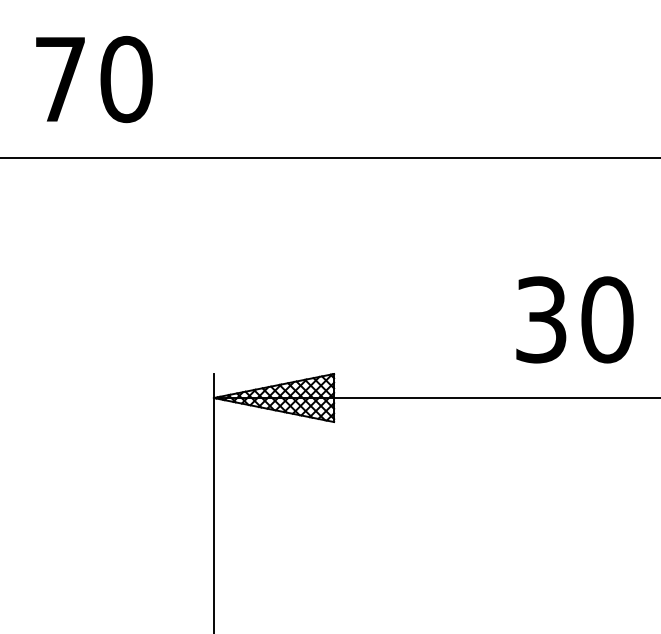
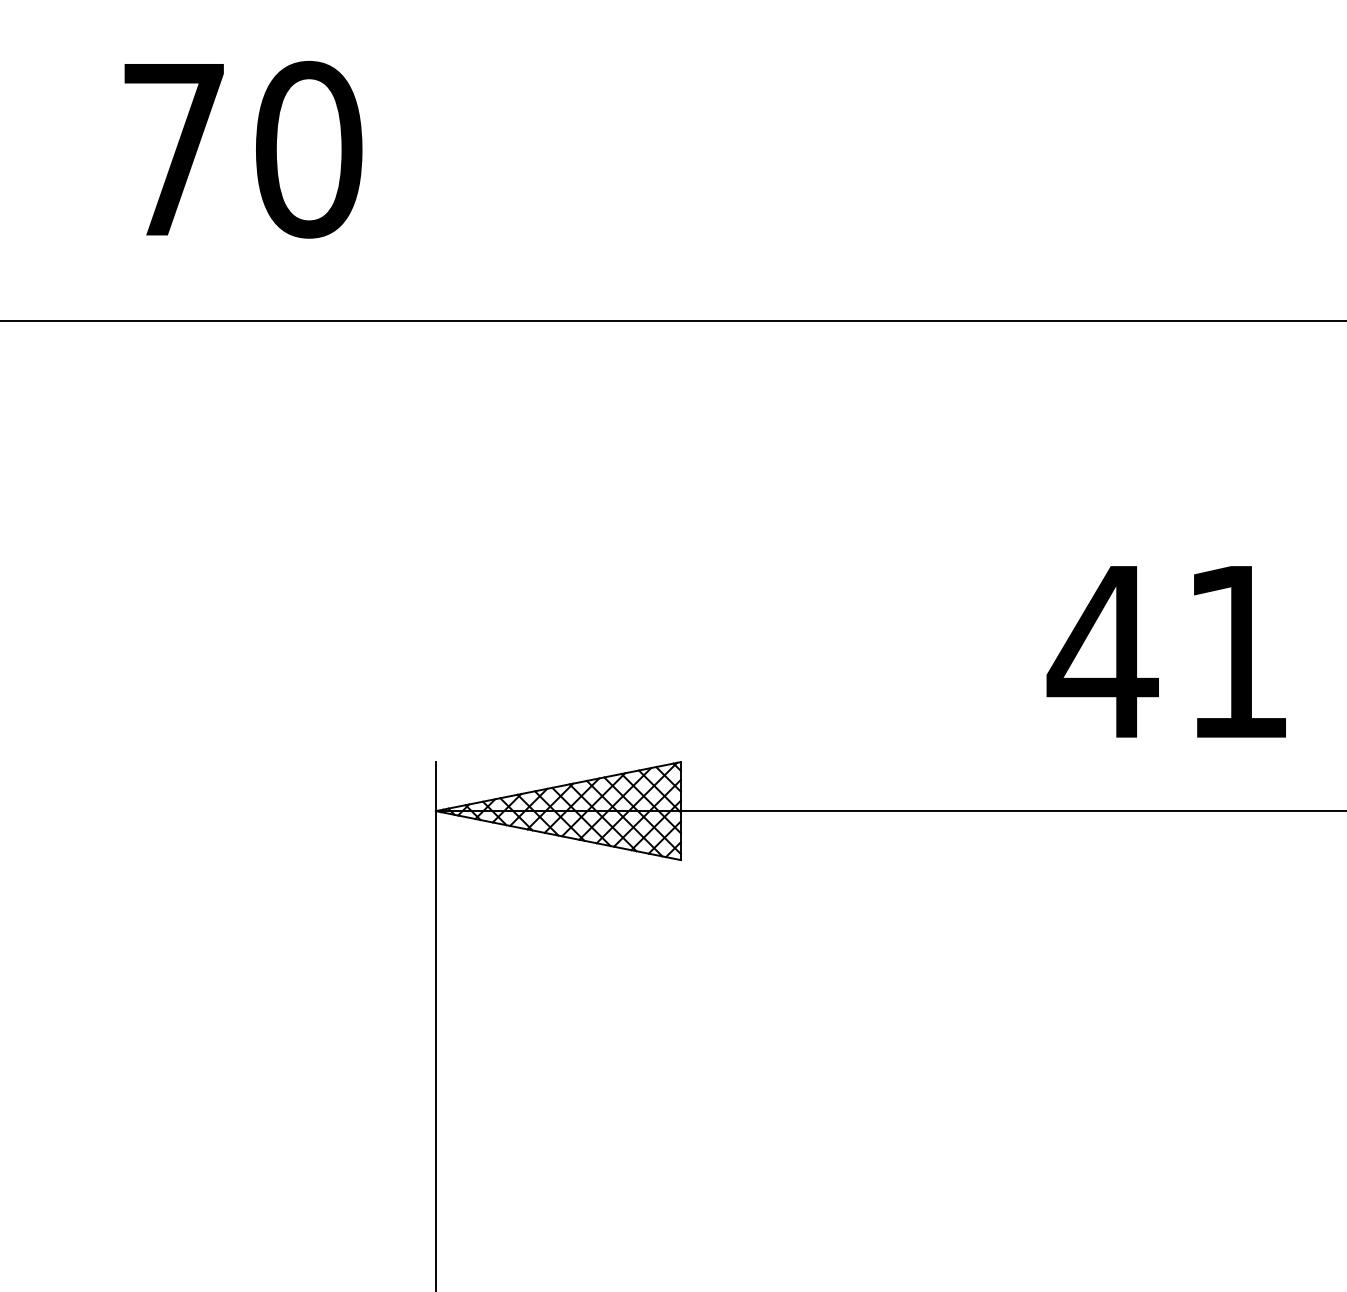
text: (94, 79) -> (243, 149), moved
text: (573, 319) -> (1168, 651), 30 -> 41

